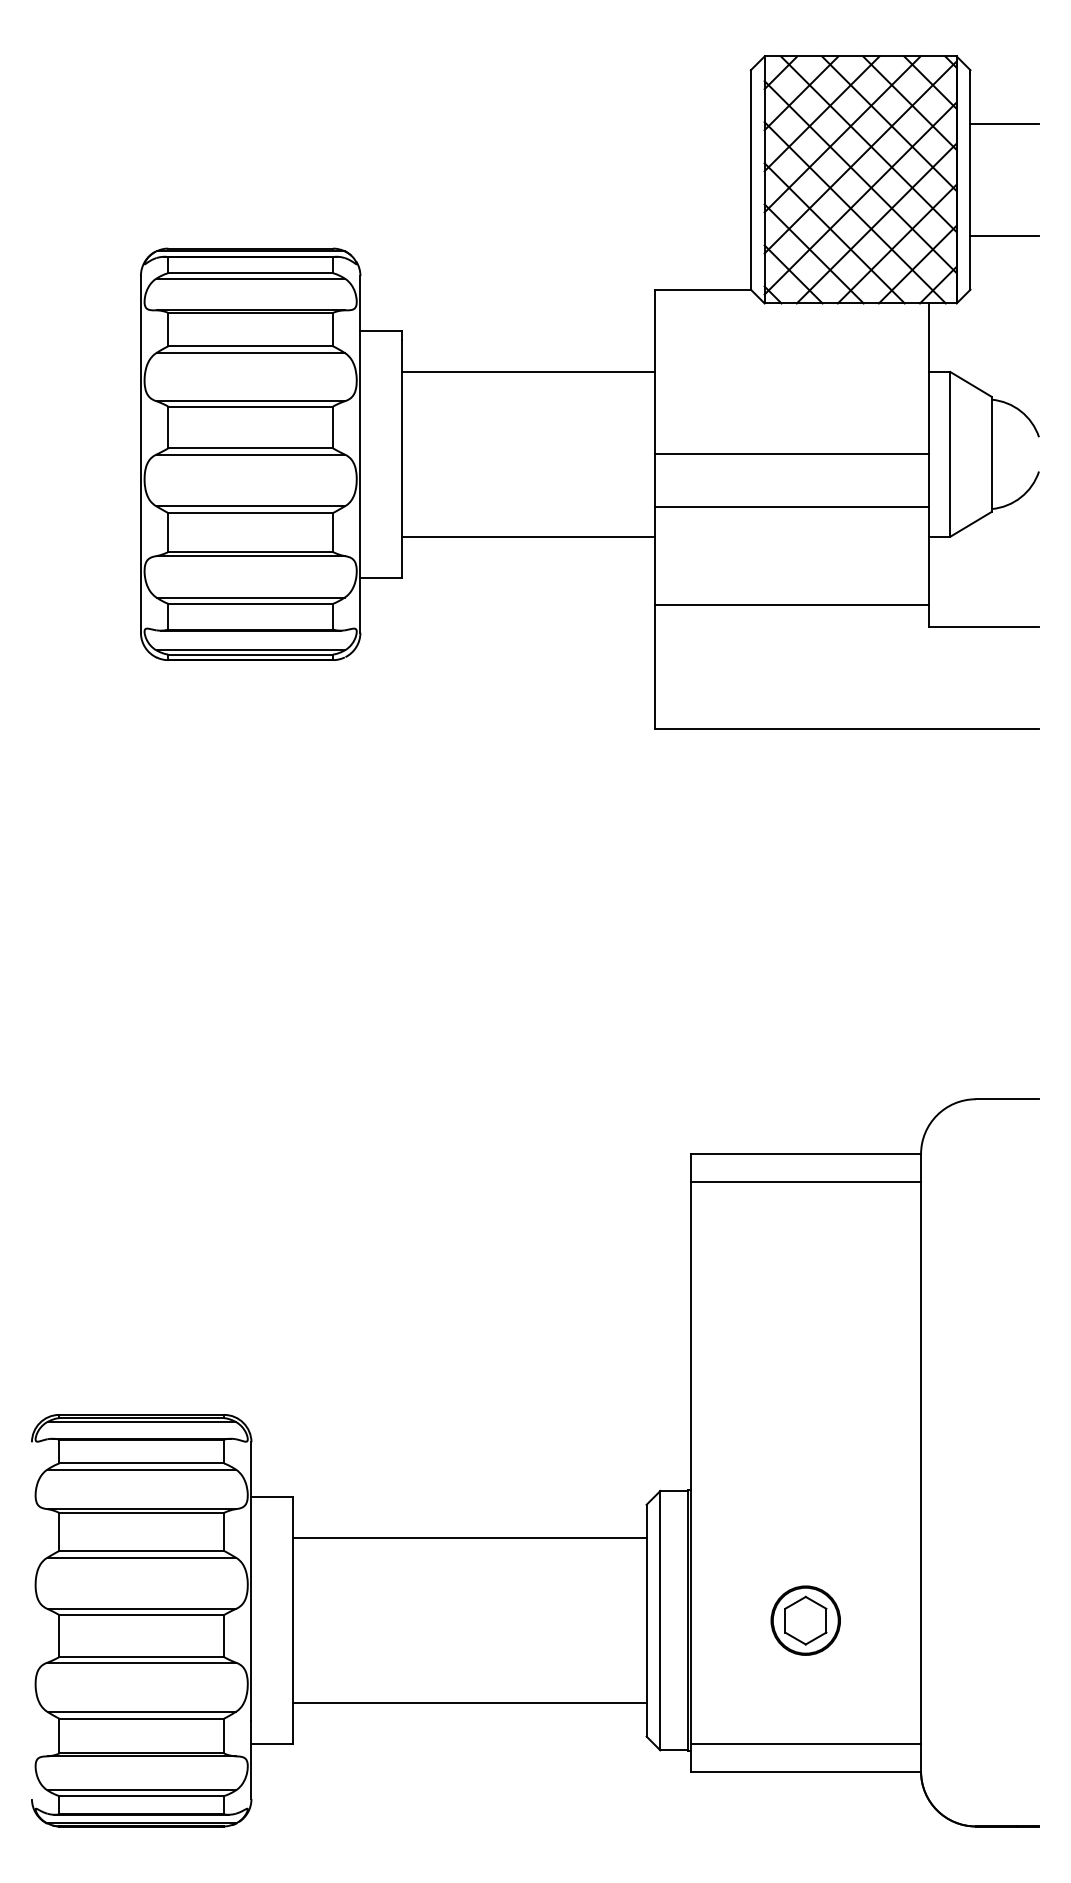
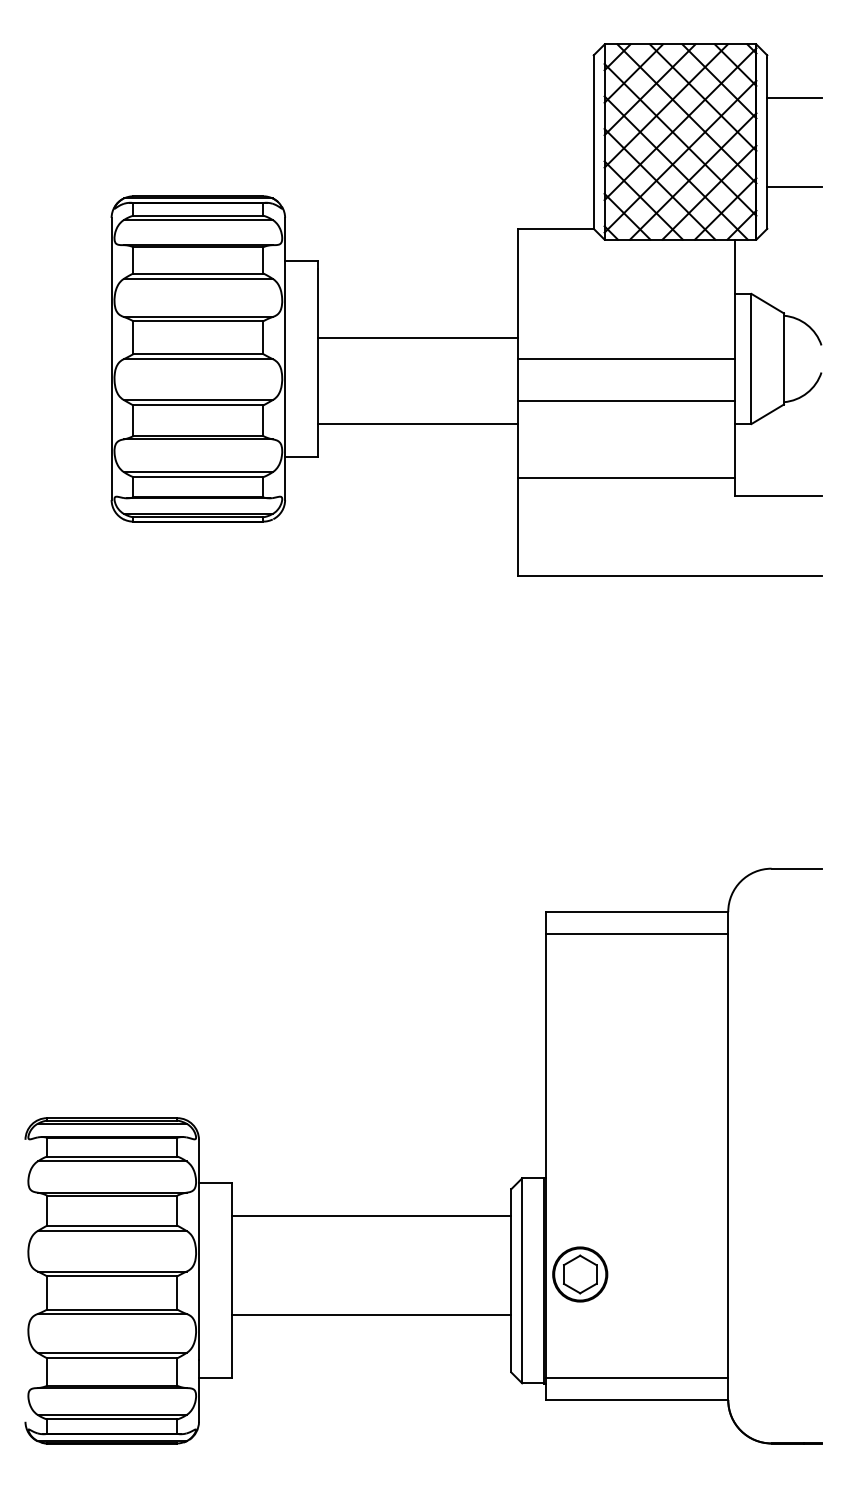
line: (527, 372) -> (417, 338), moved
part: (805, 1620) -> (579, 1274), moved
line: (469, 1703) -> (371, 1315), moved

